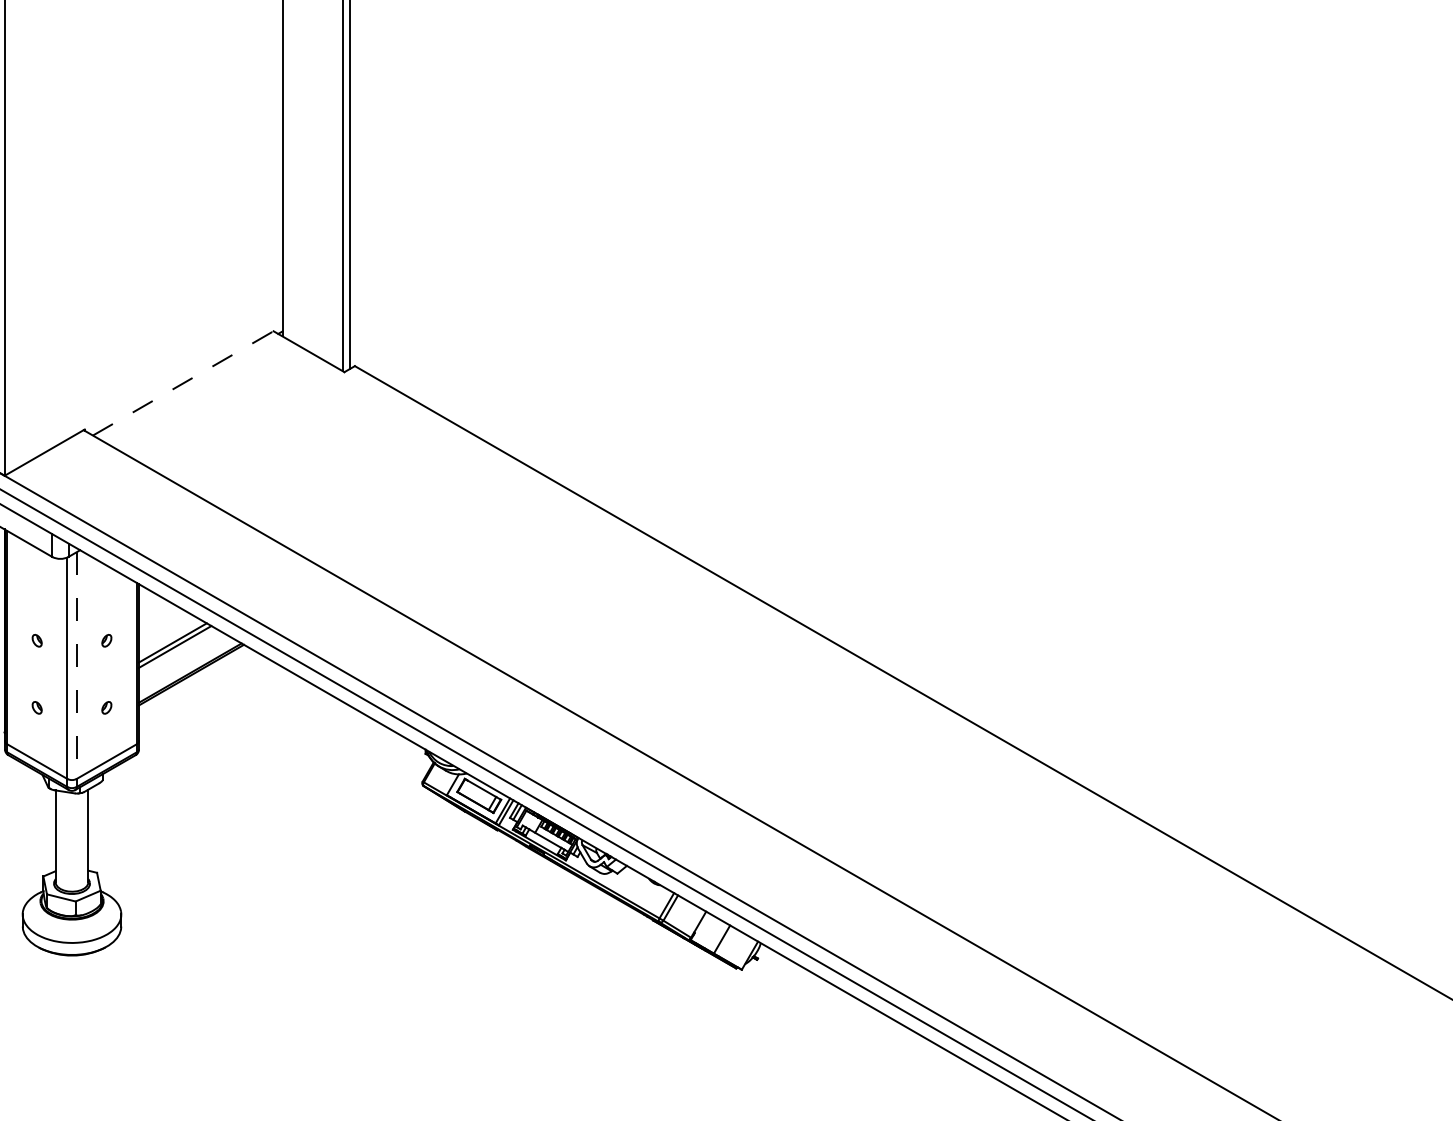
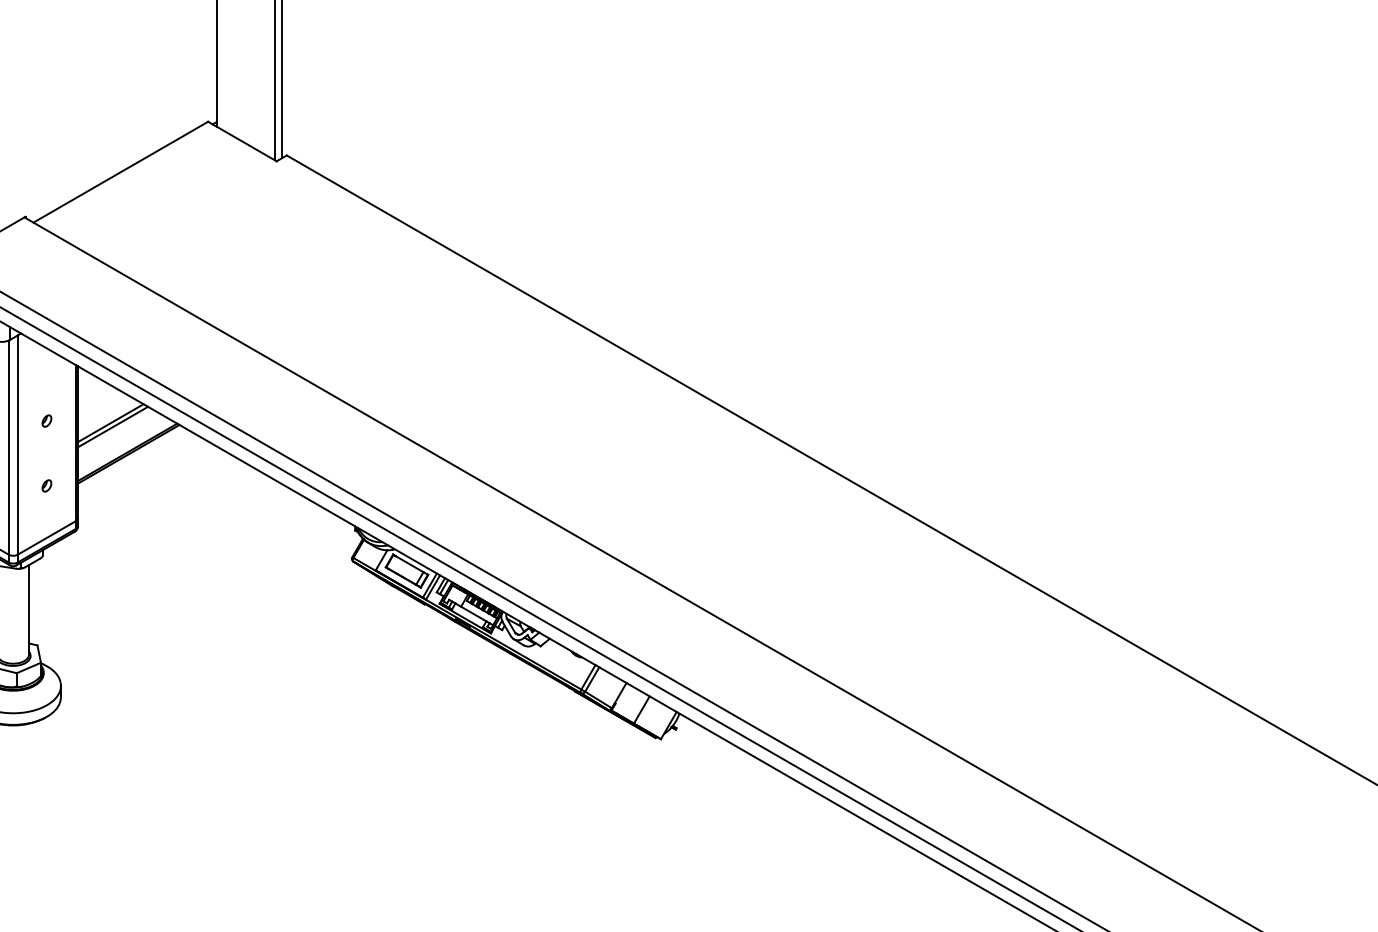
line: (183, 383) -> (121, 172), dashed -> solid
line: (76, 666) -> (17, 445), dashed -> solid

